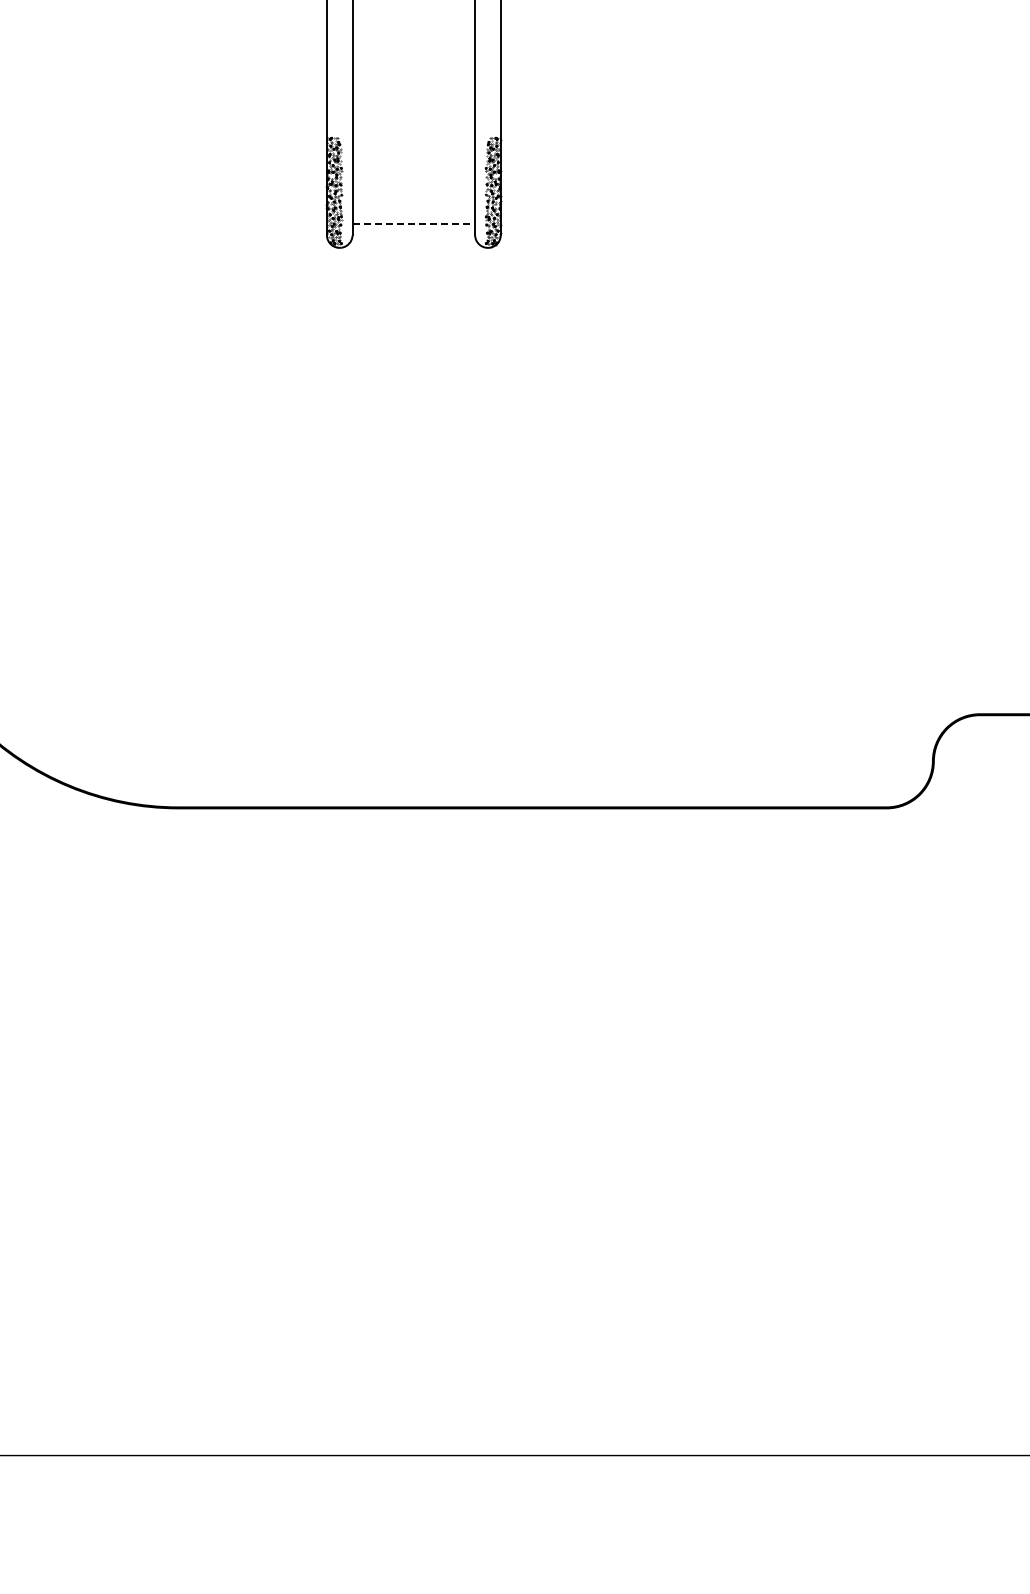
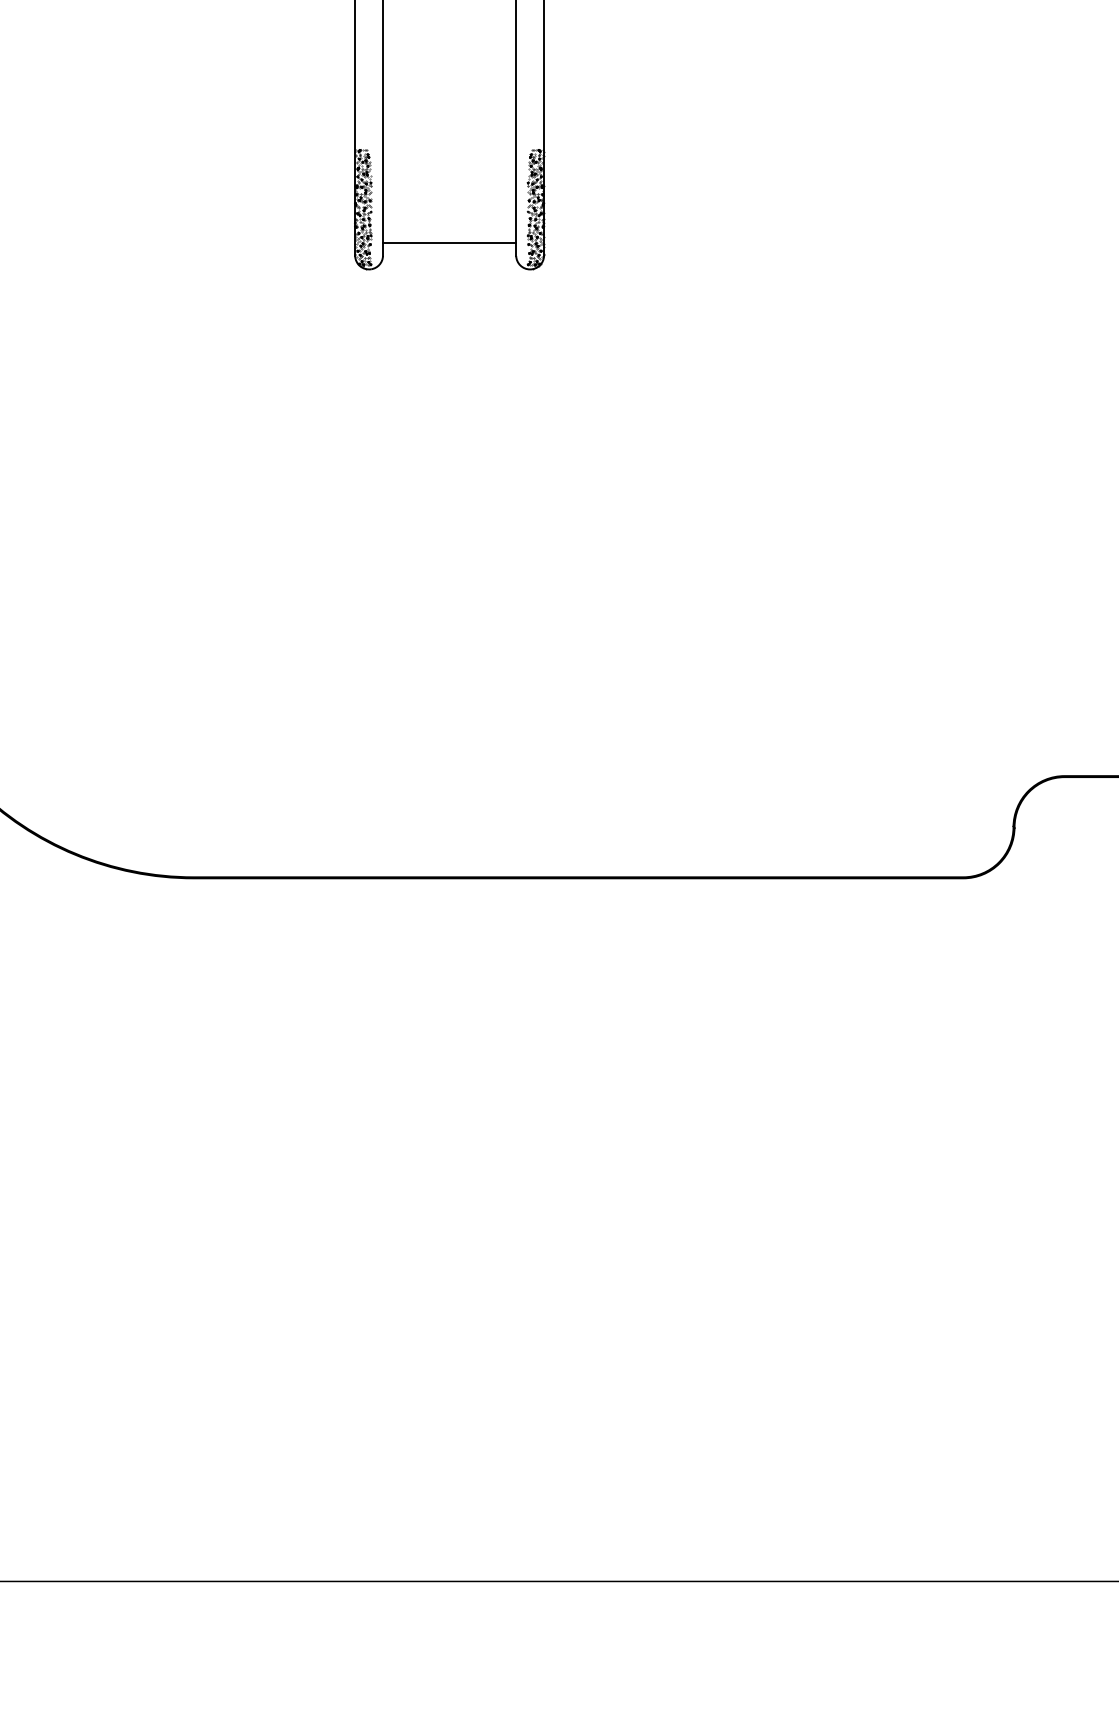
line: (414, 223) -> (450, 242), dashed -> solid

